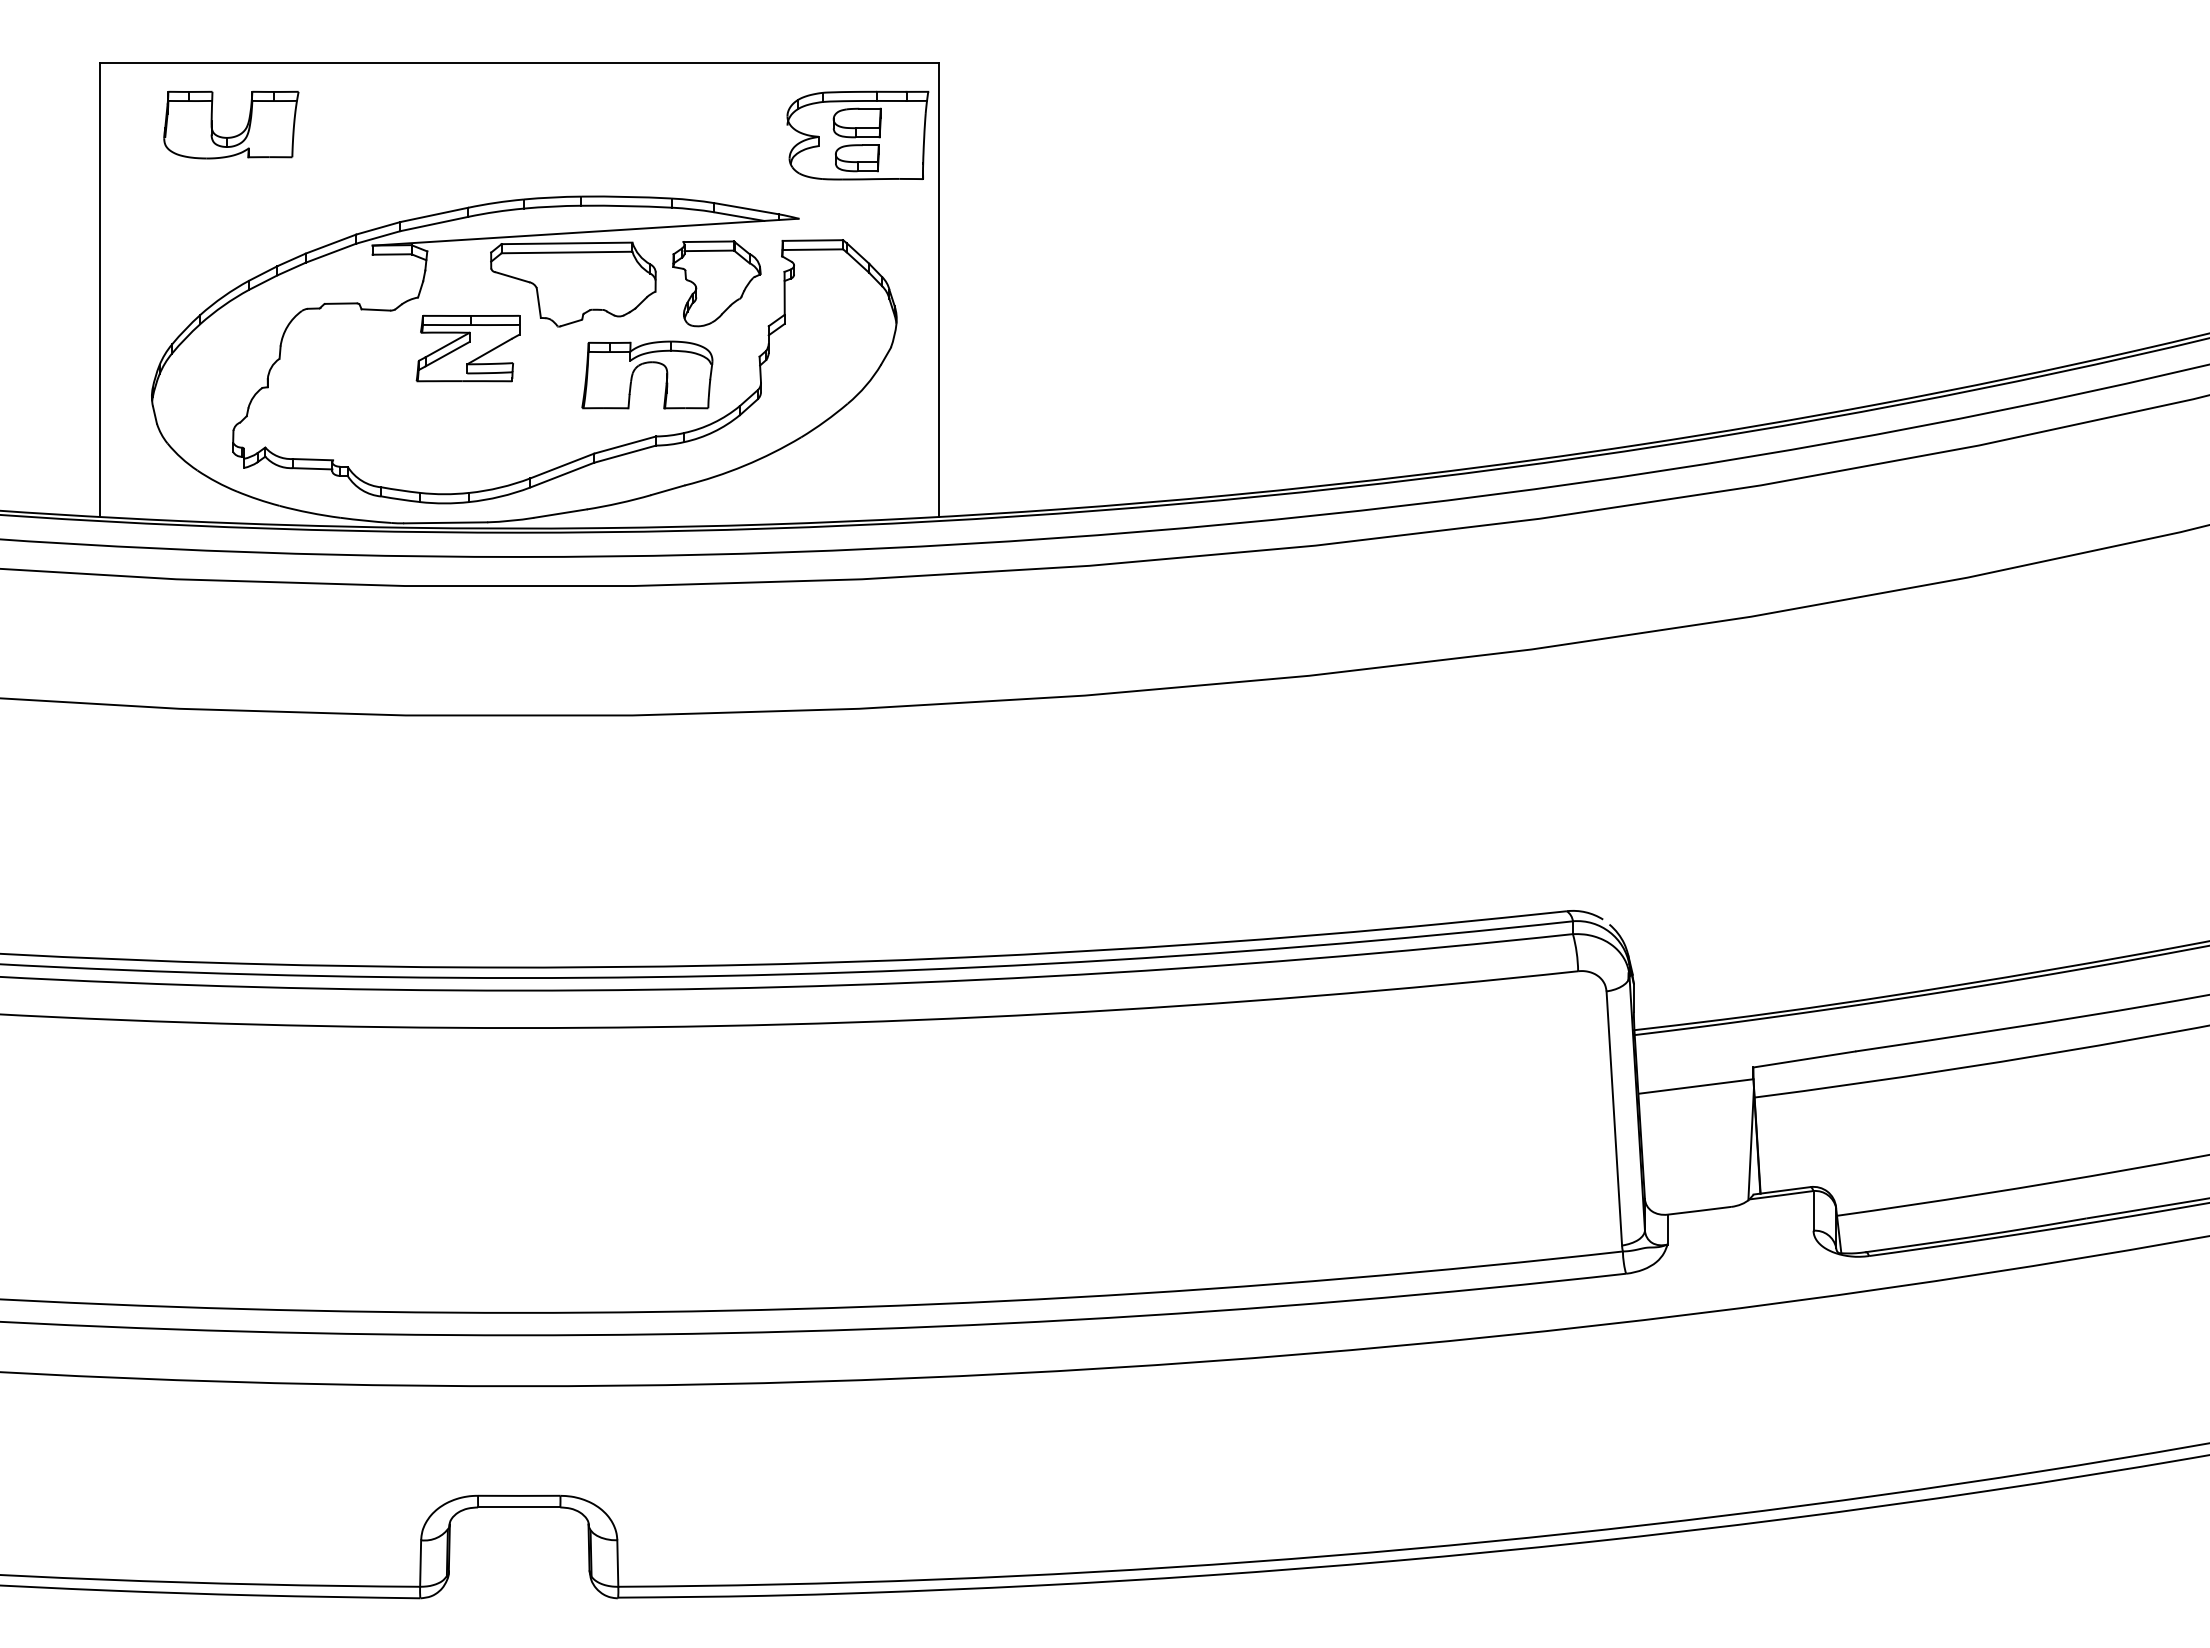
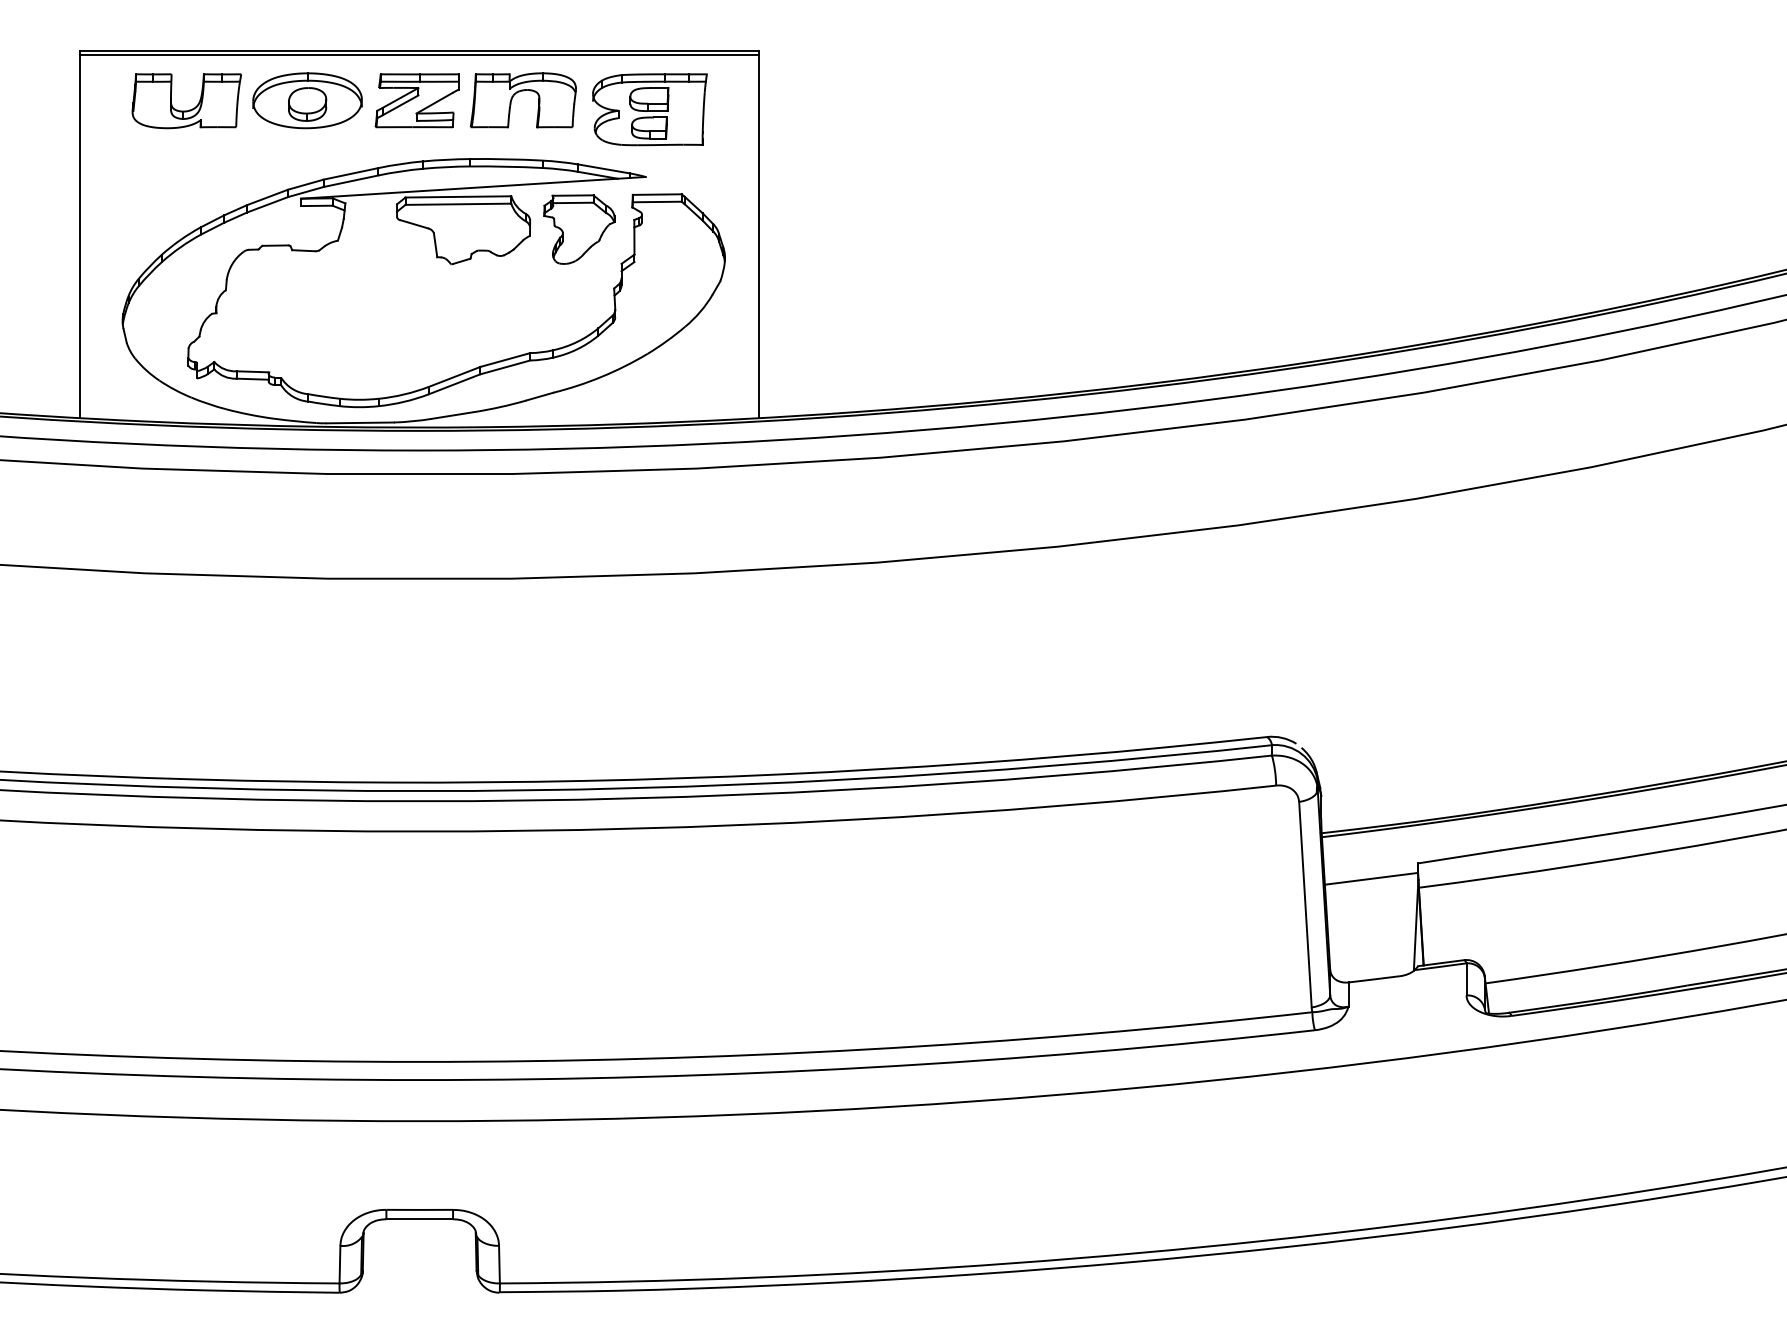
line: (518, 67) -> (419, 54), added
part: (380, 124) -> (307, 100), added
part: (857, 135) -> (649, 109), moved
part: (467, 348) -> (416, 100), moved
part: (644, 364) -> (521, 91), moved

